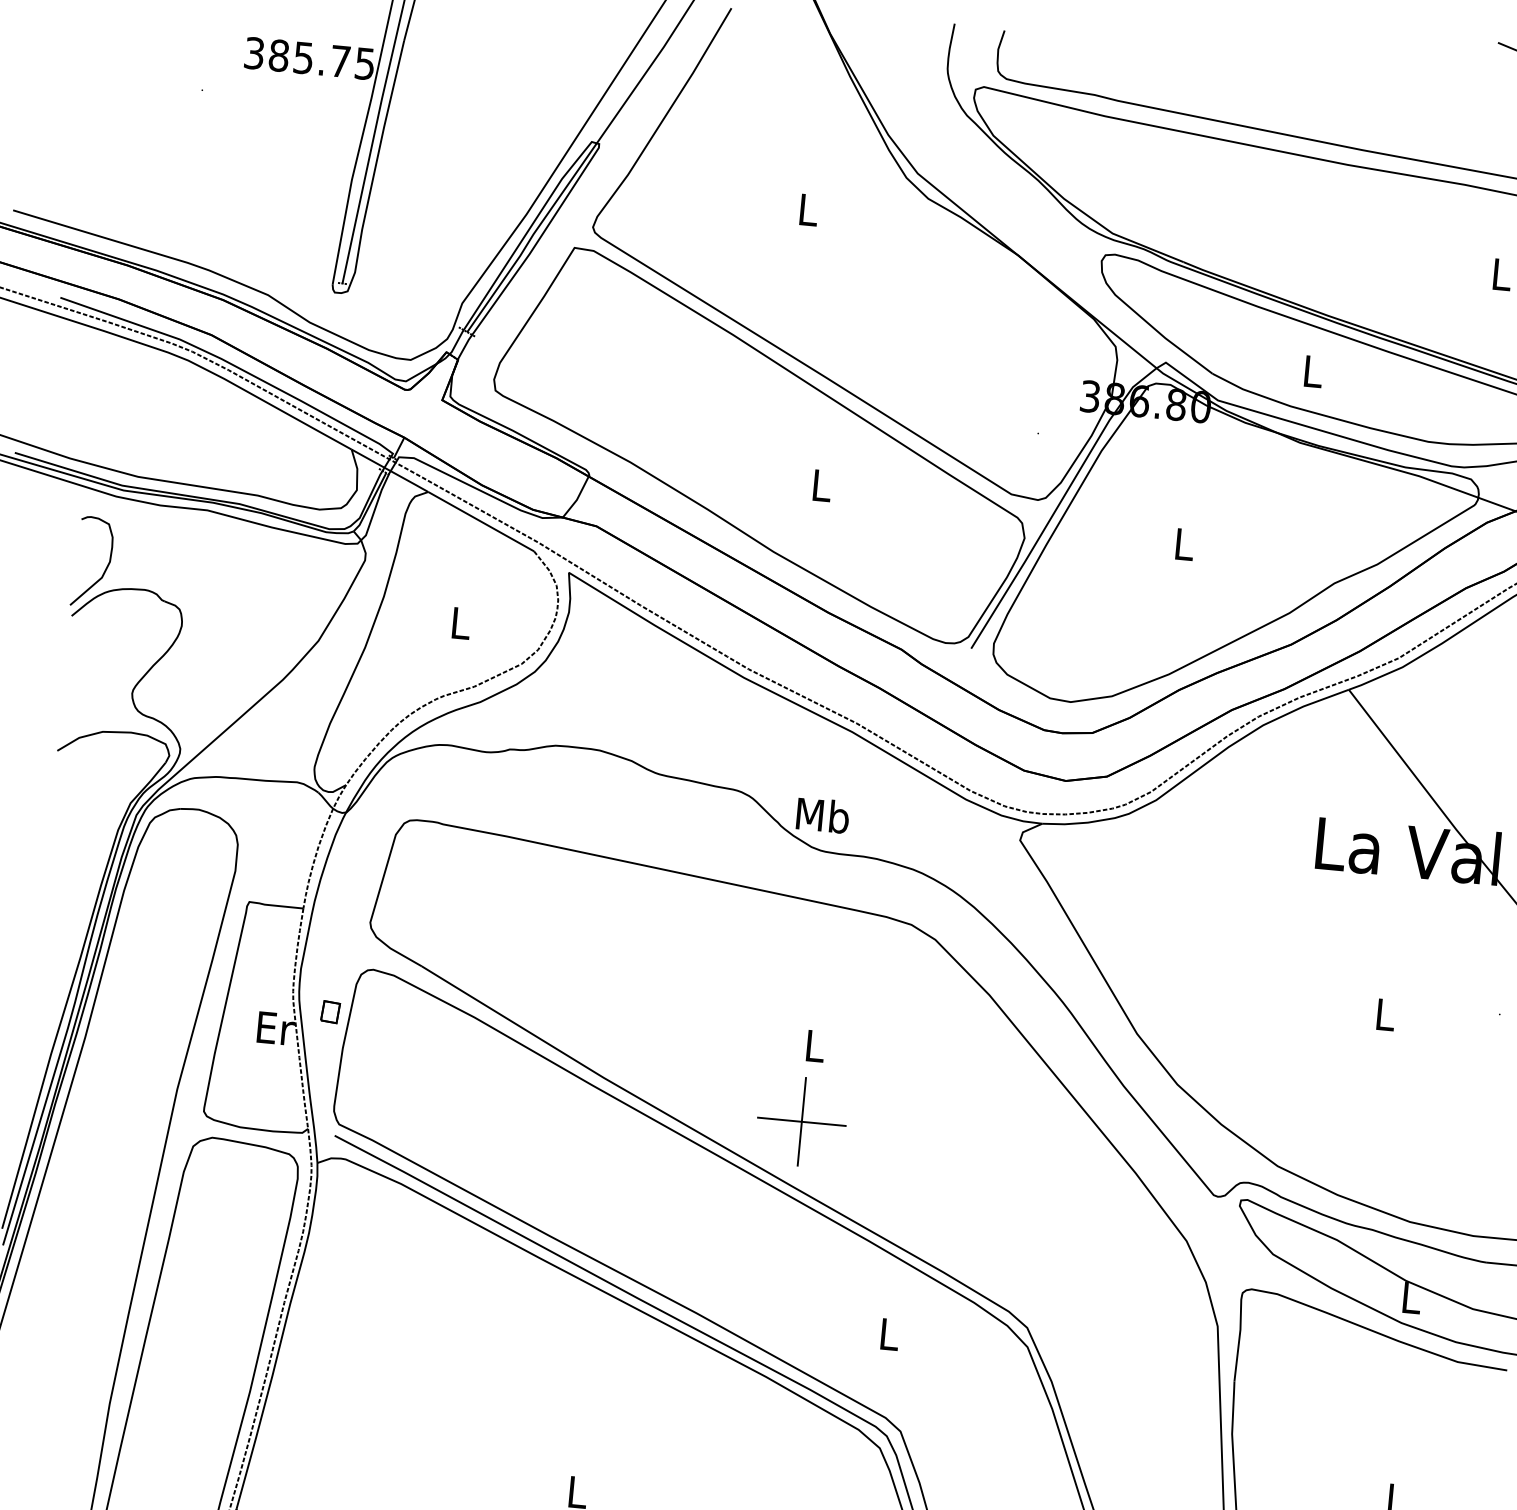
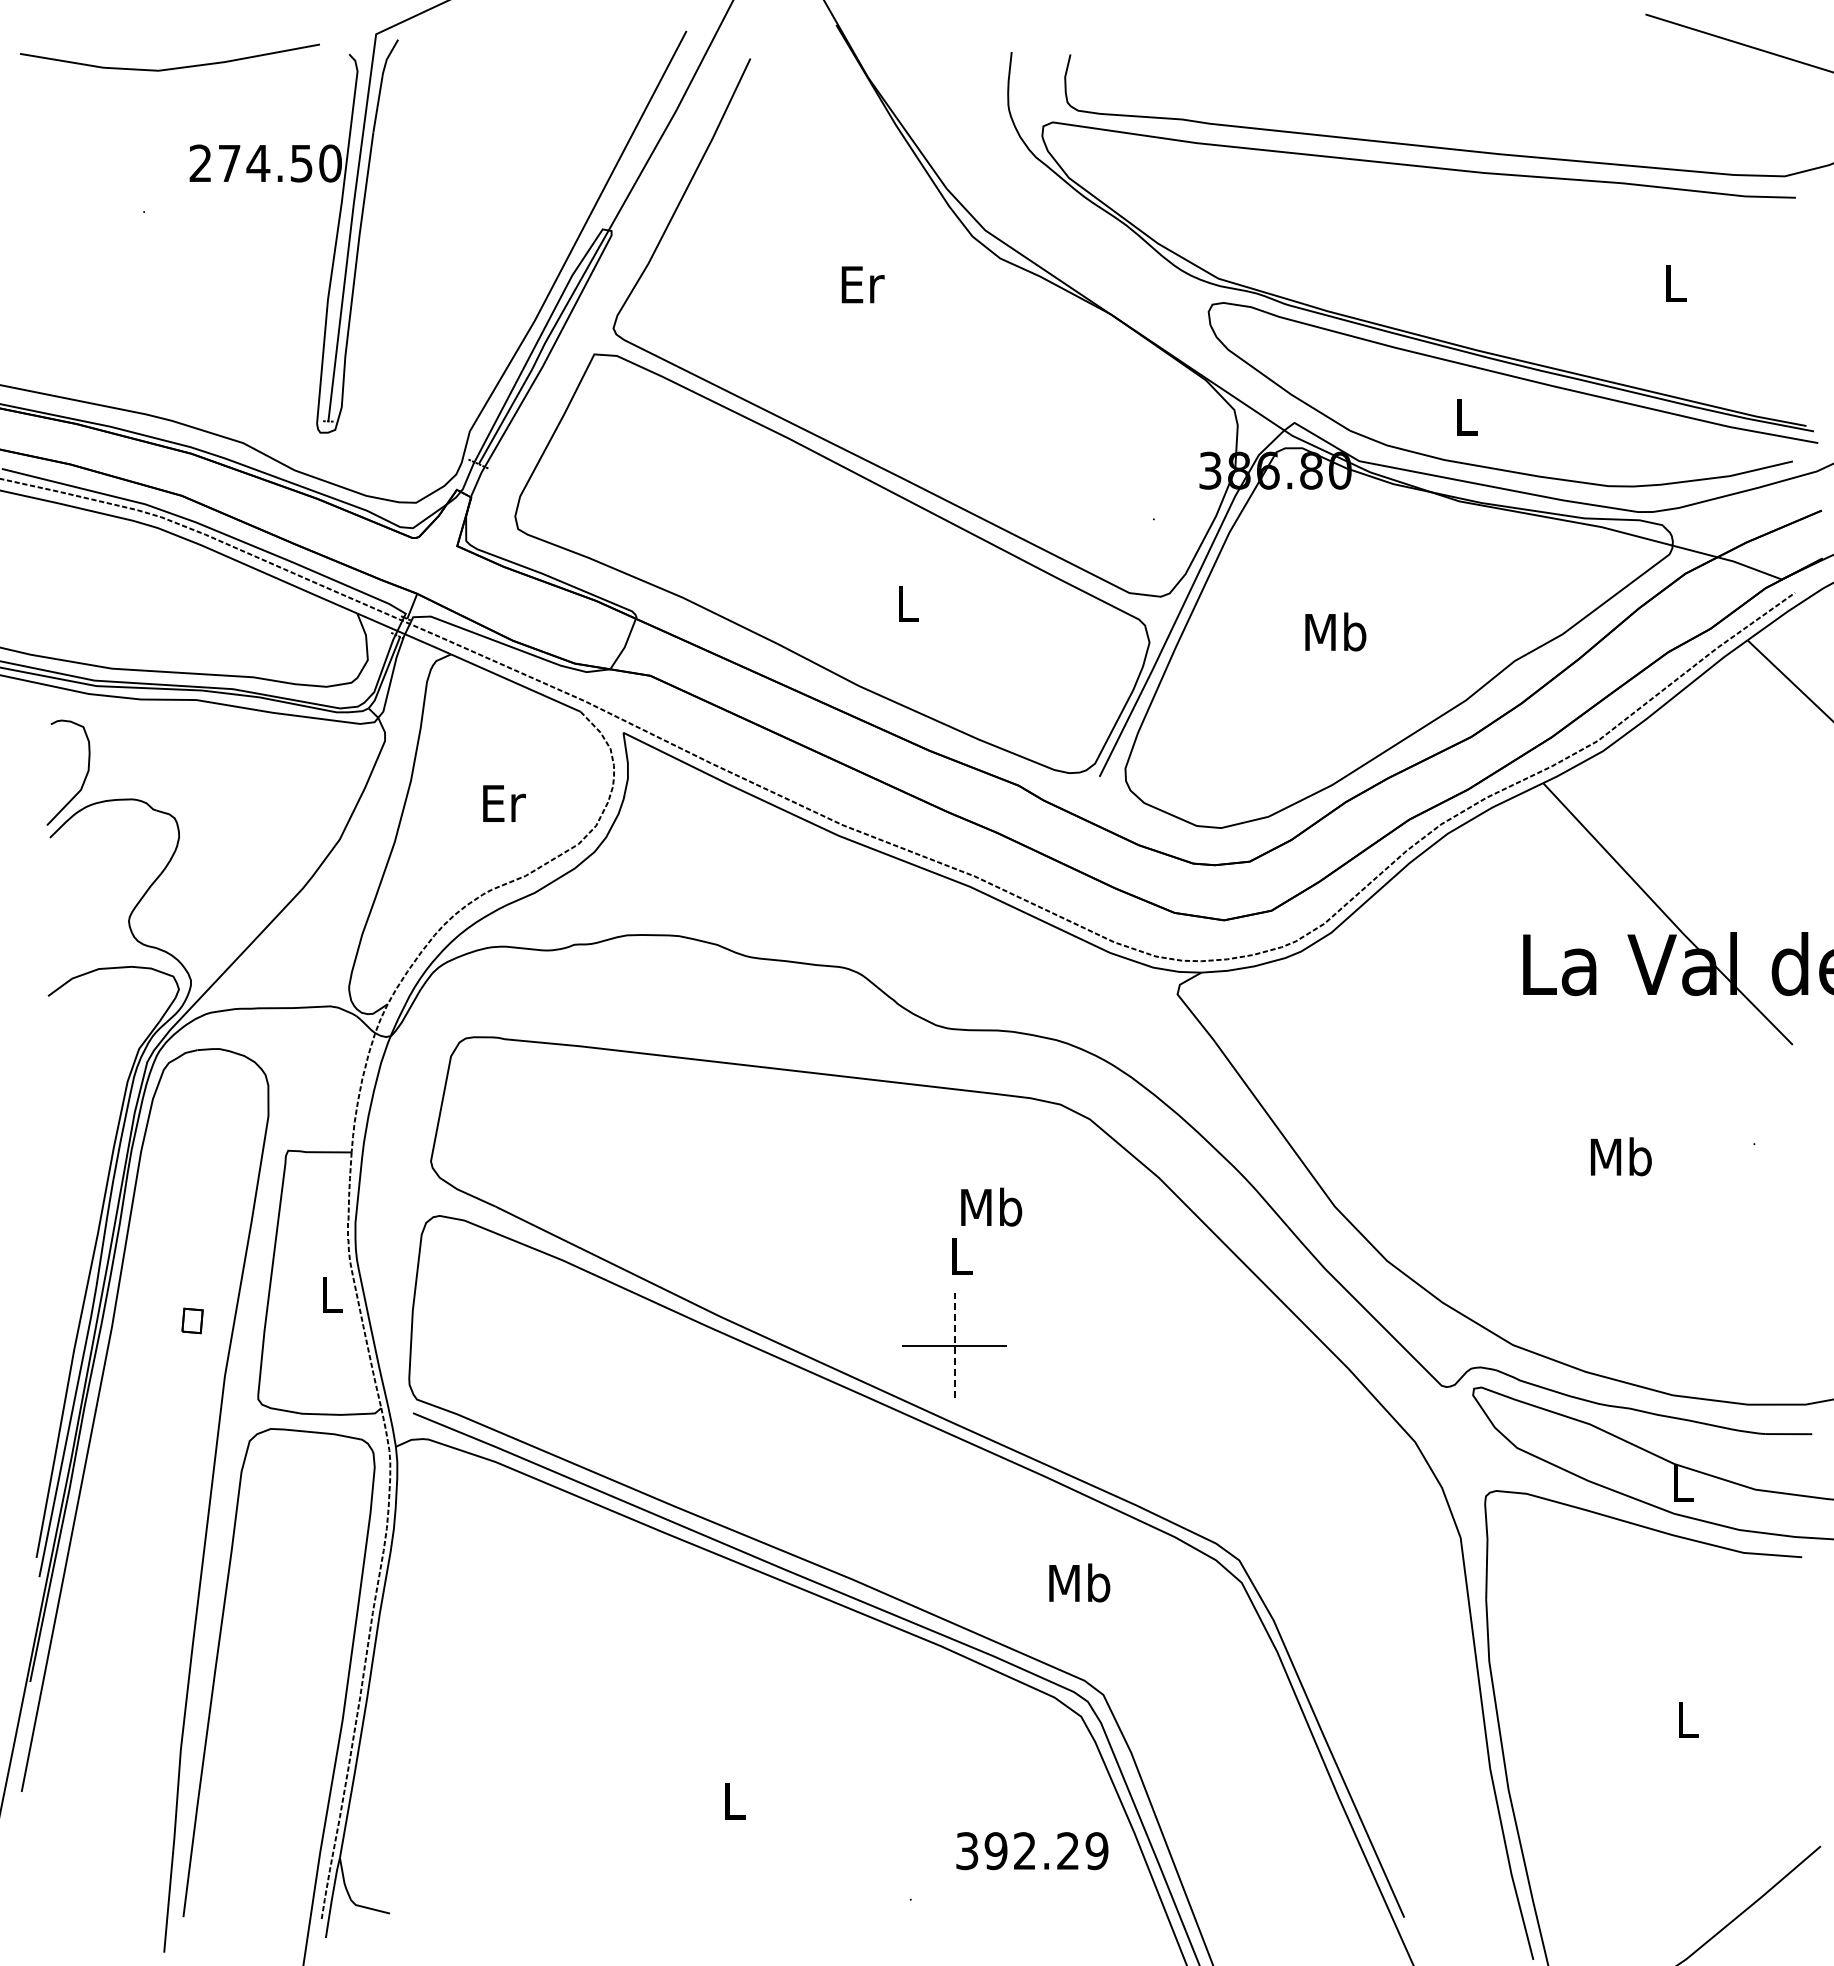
text: (309, 58) -> (265, 163), 385.75 -> 274.50
text: (808, 209) -> (862, 284), L -> Er
text: (1184, 543) -> (1335, 631), L -> Mb
text: (461, 623) -> (504, 803), L -> Er
text: (822, 814) -> (991, 1206), moved
part: (330, 1011) -> (192, 1320), moved
text: (1384, 1014) -> (1620, 1156), L -> Mb
text: (275, 1028) -> (332, 1294), Er -> L
line: (801, 1121) -> (954, 1345), solid -> dashed
text: (889, 1333) -> (1079, 1582), L -> Mb

